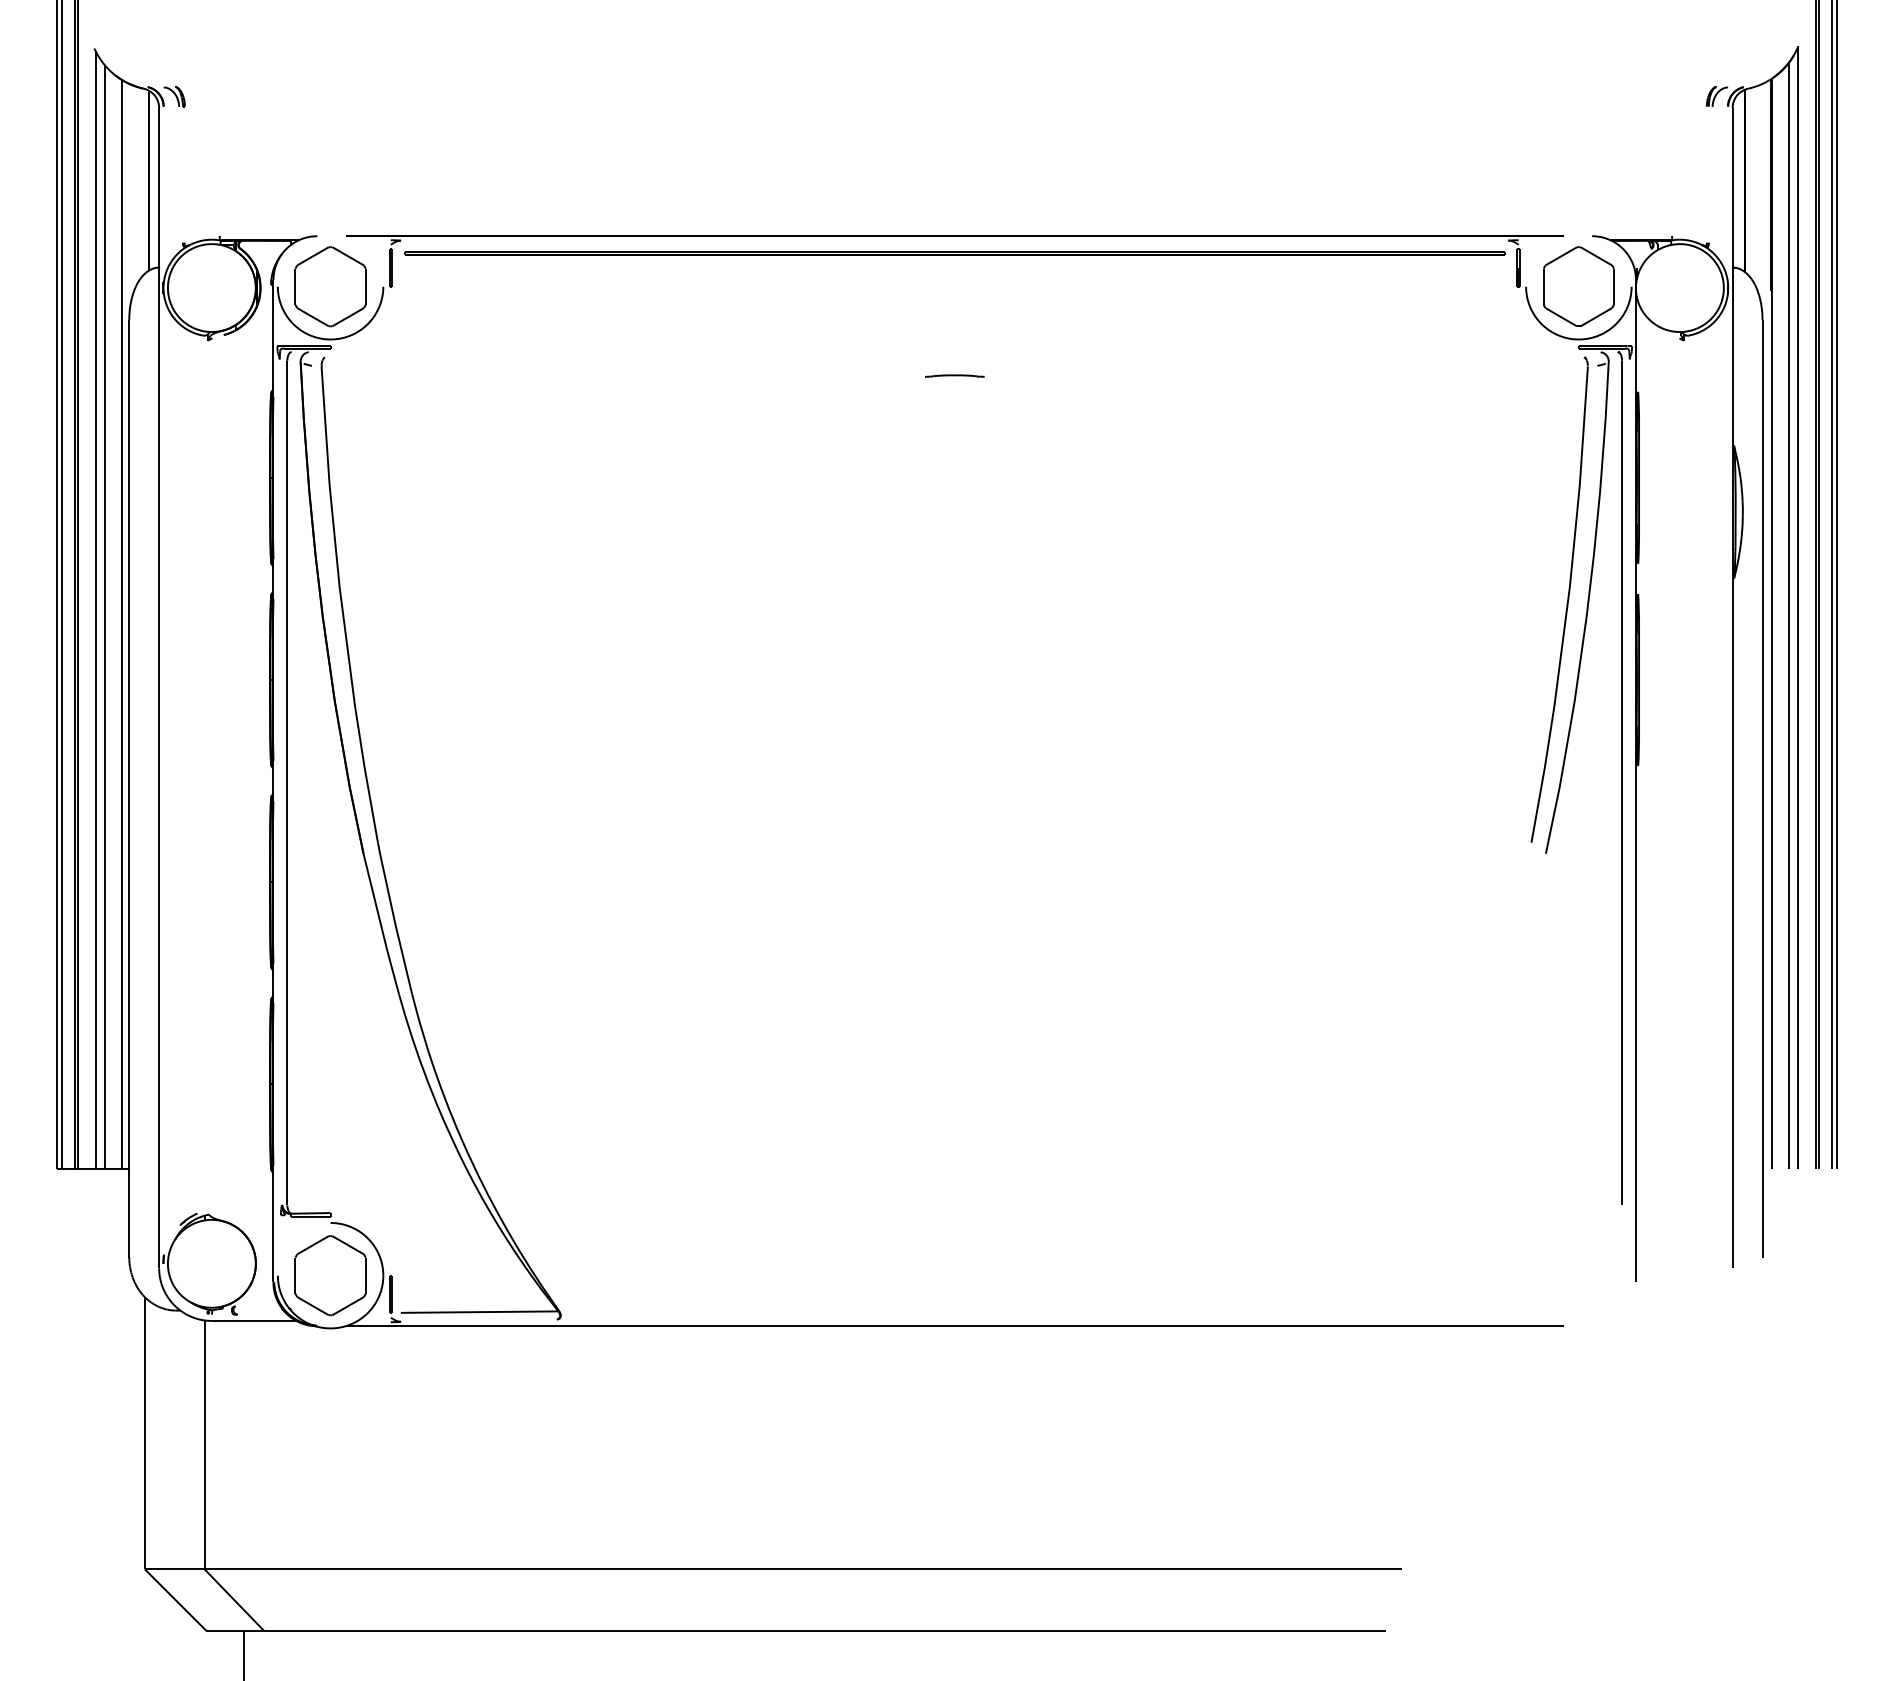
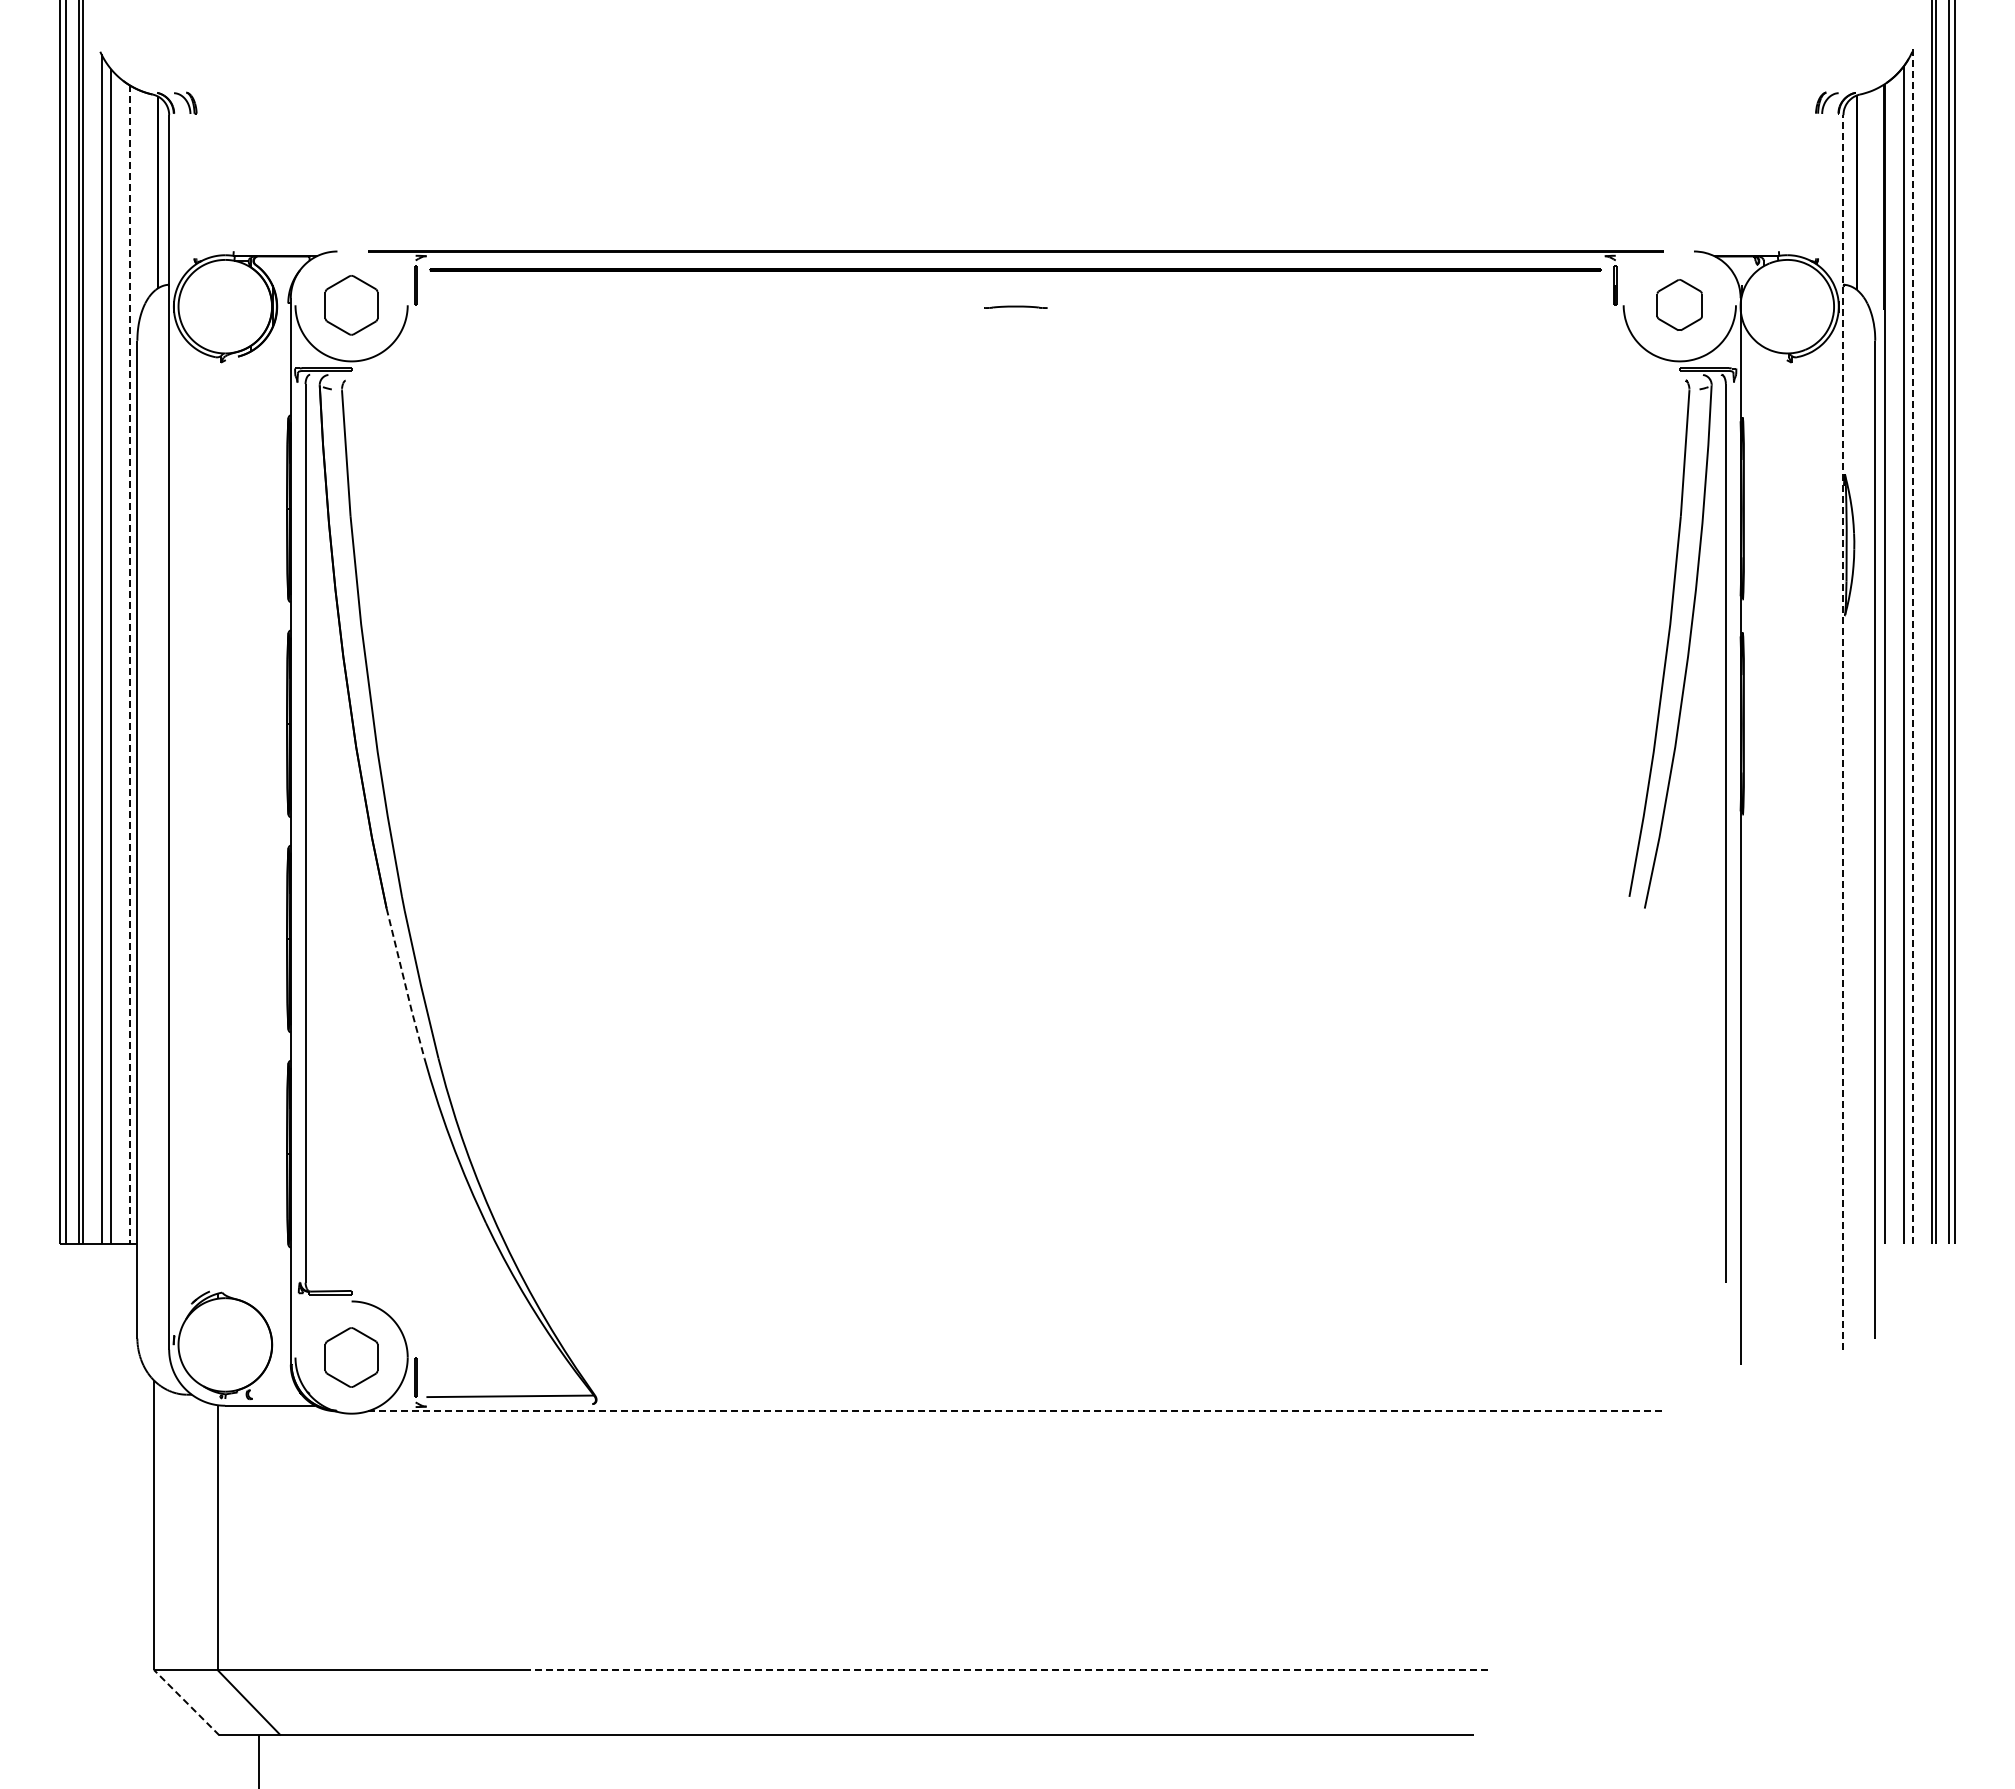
part: (330, 286) -> (351, 305), size x0.7
part: (1578, 286) -> (1679, 304), size x0.6
line: (954, 375) -> (1015, 306), moved
line: (1798, 607) -> (1913, 646), solid -> dashed
line: (121, 625) -> (129, 665), solid -> dashed
line: (1732, 687) -> (1843, 731), solid -> dashed
line: (381, 925) -> (405, 984), solid -> dashed
part: (330, 1275) -> (351, 1357), size x0.7
line: (955, 1326) -> (1016, 1411), solid -> dashed
line: (947, 1568) -> (1007, 1669), solid -> dashed
line: (175, 1599) -> (186, 1702), solid -> dashed

